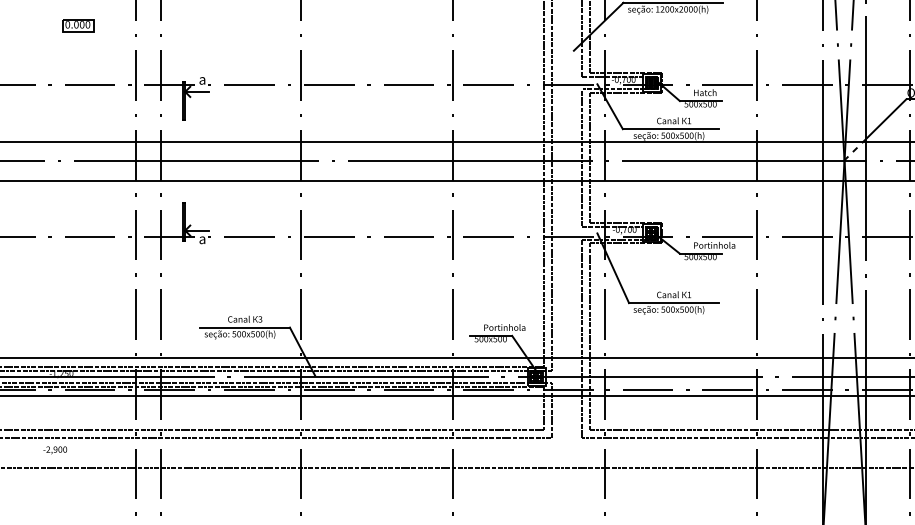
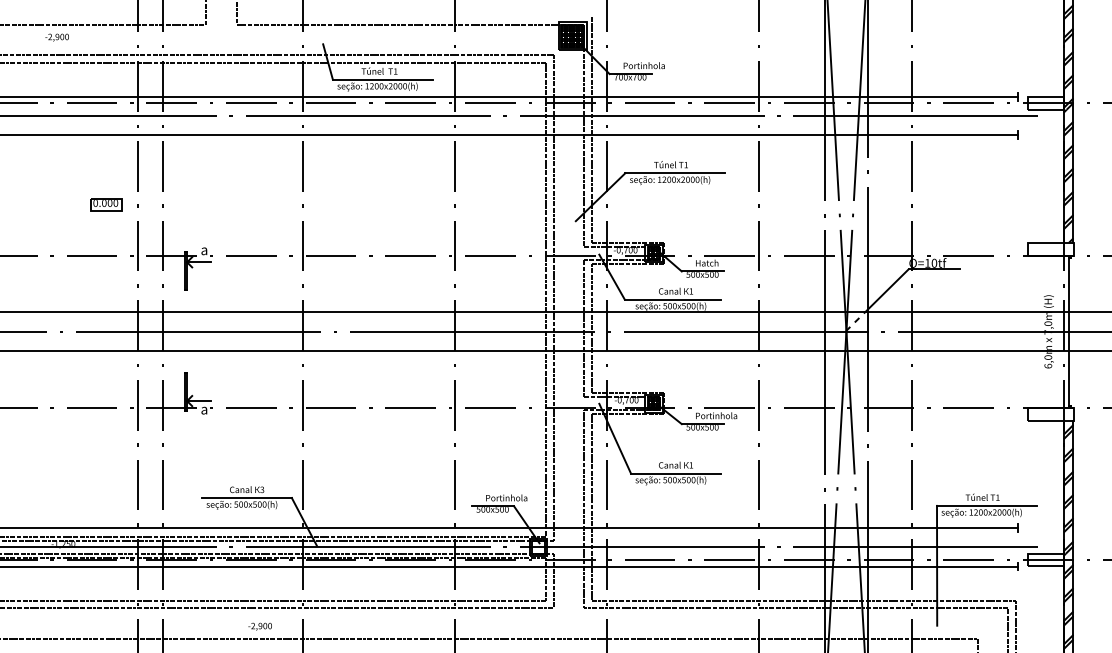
part: (78, 26) -> (106, 204), moved
hatch: (536, 377) -> (538, 547), removed
text: (54, 450) -> (259, 626), moved

